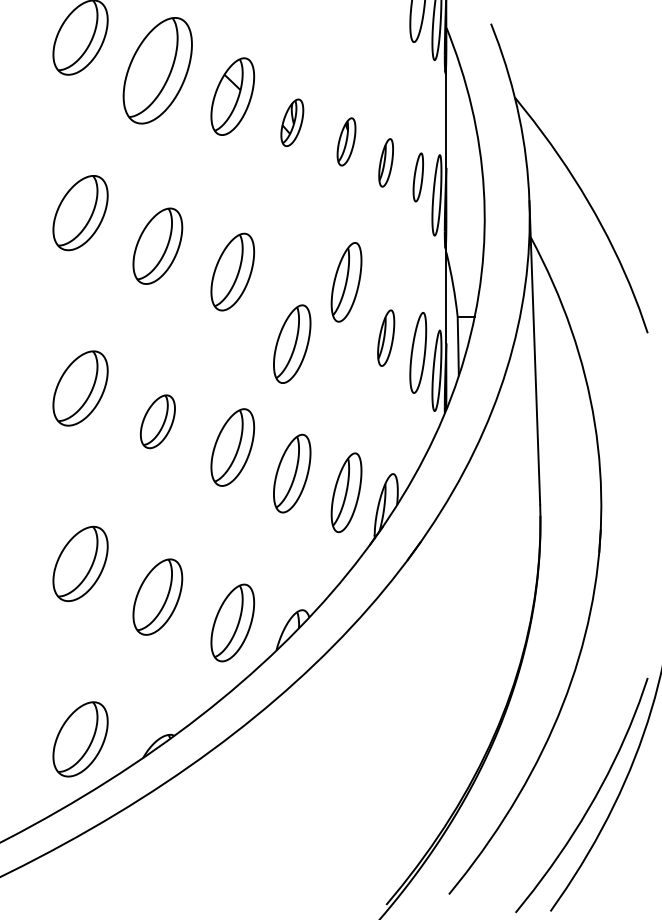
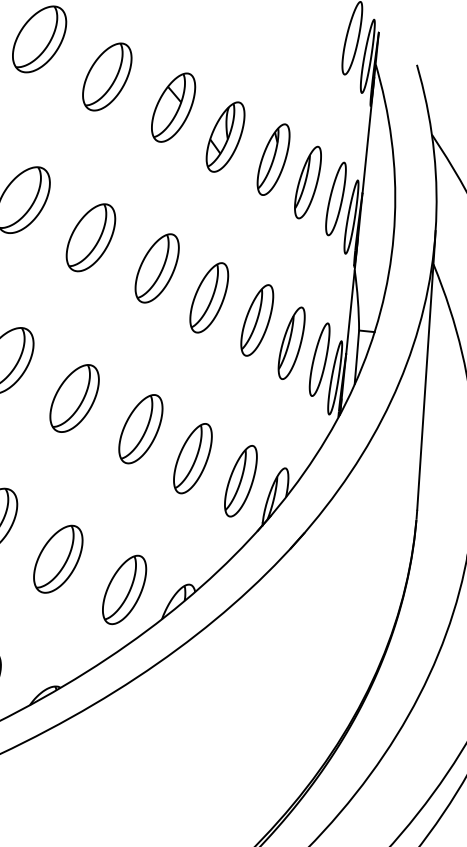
part: (157, 70) -> (106, 76), size x0.71
part: (292, 122) -> (225, 136), size x1.67
part: (346, 141) -> (273, 159), size x1.67
part: (385, 162) -> (307, 182), size x1.67
part: (418, 177) -> (336, 198), size x1.67
part: (346, 282) -> (257, 320), moved
part: (385, 337) -> (291, 342), size x1.43
part: (292, 343) -> (209, 297), moved
part: (157, 421) -> (74, 398), size x1.43

